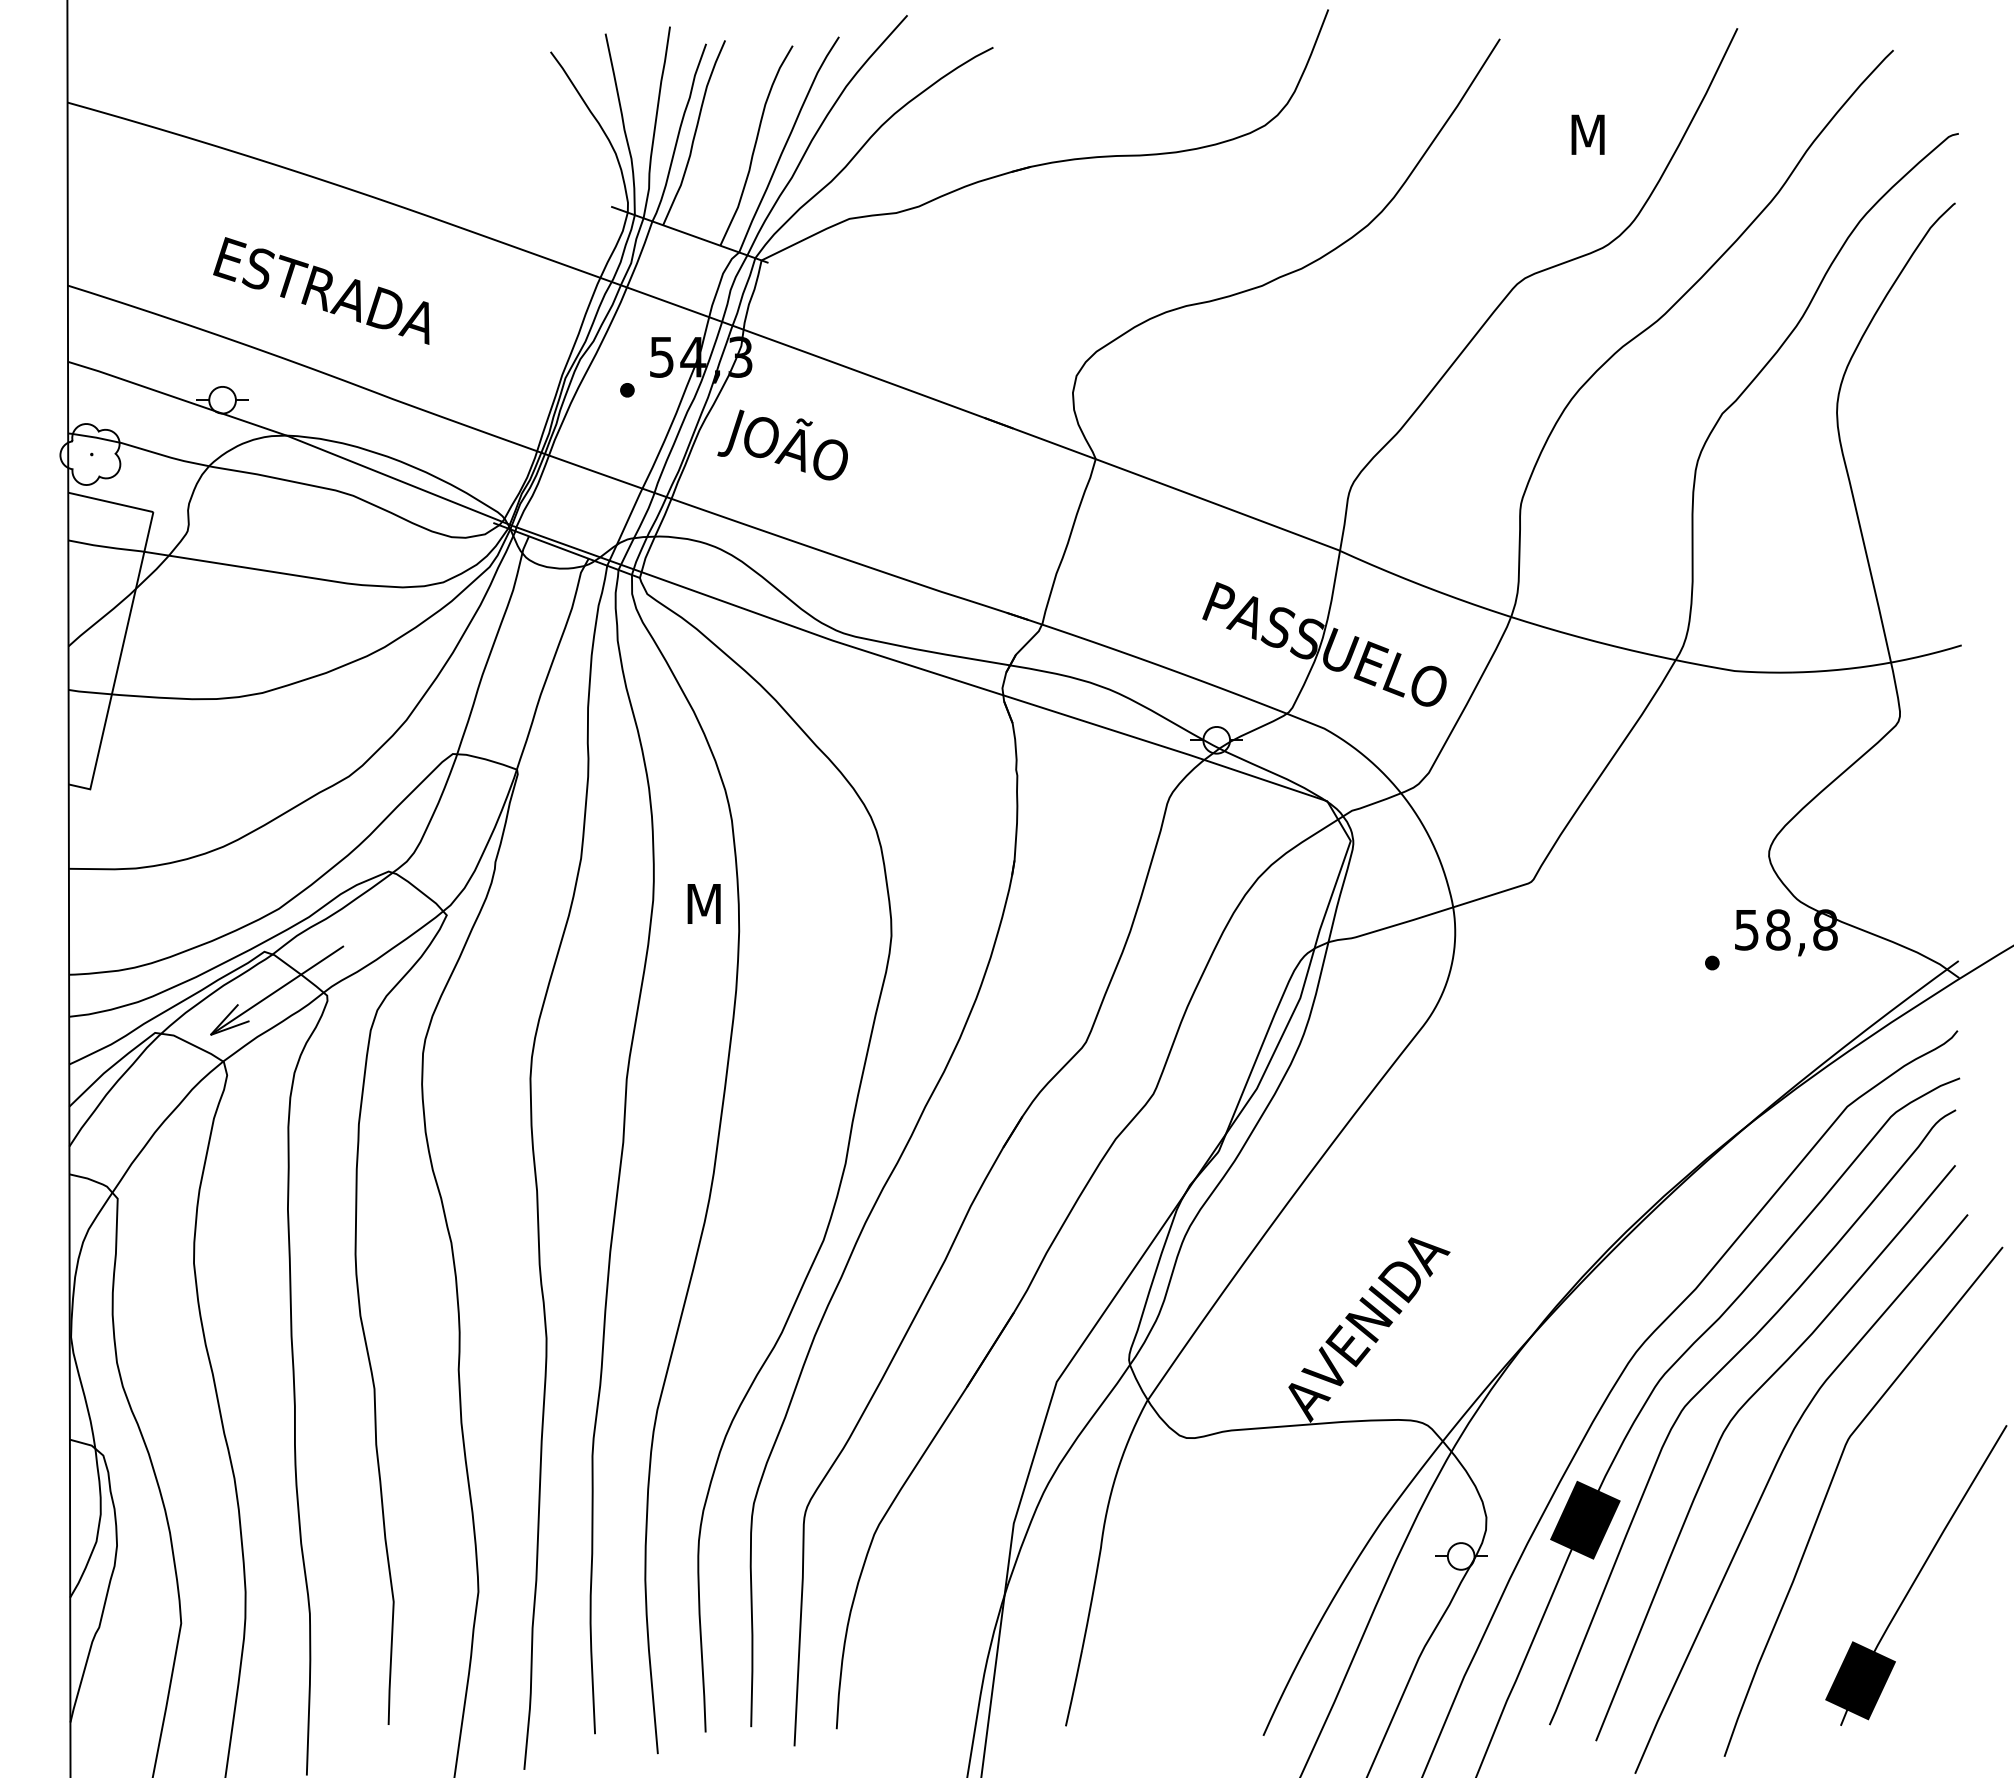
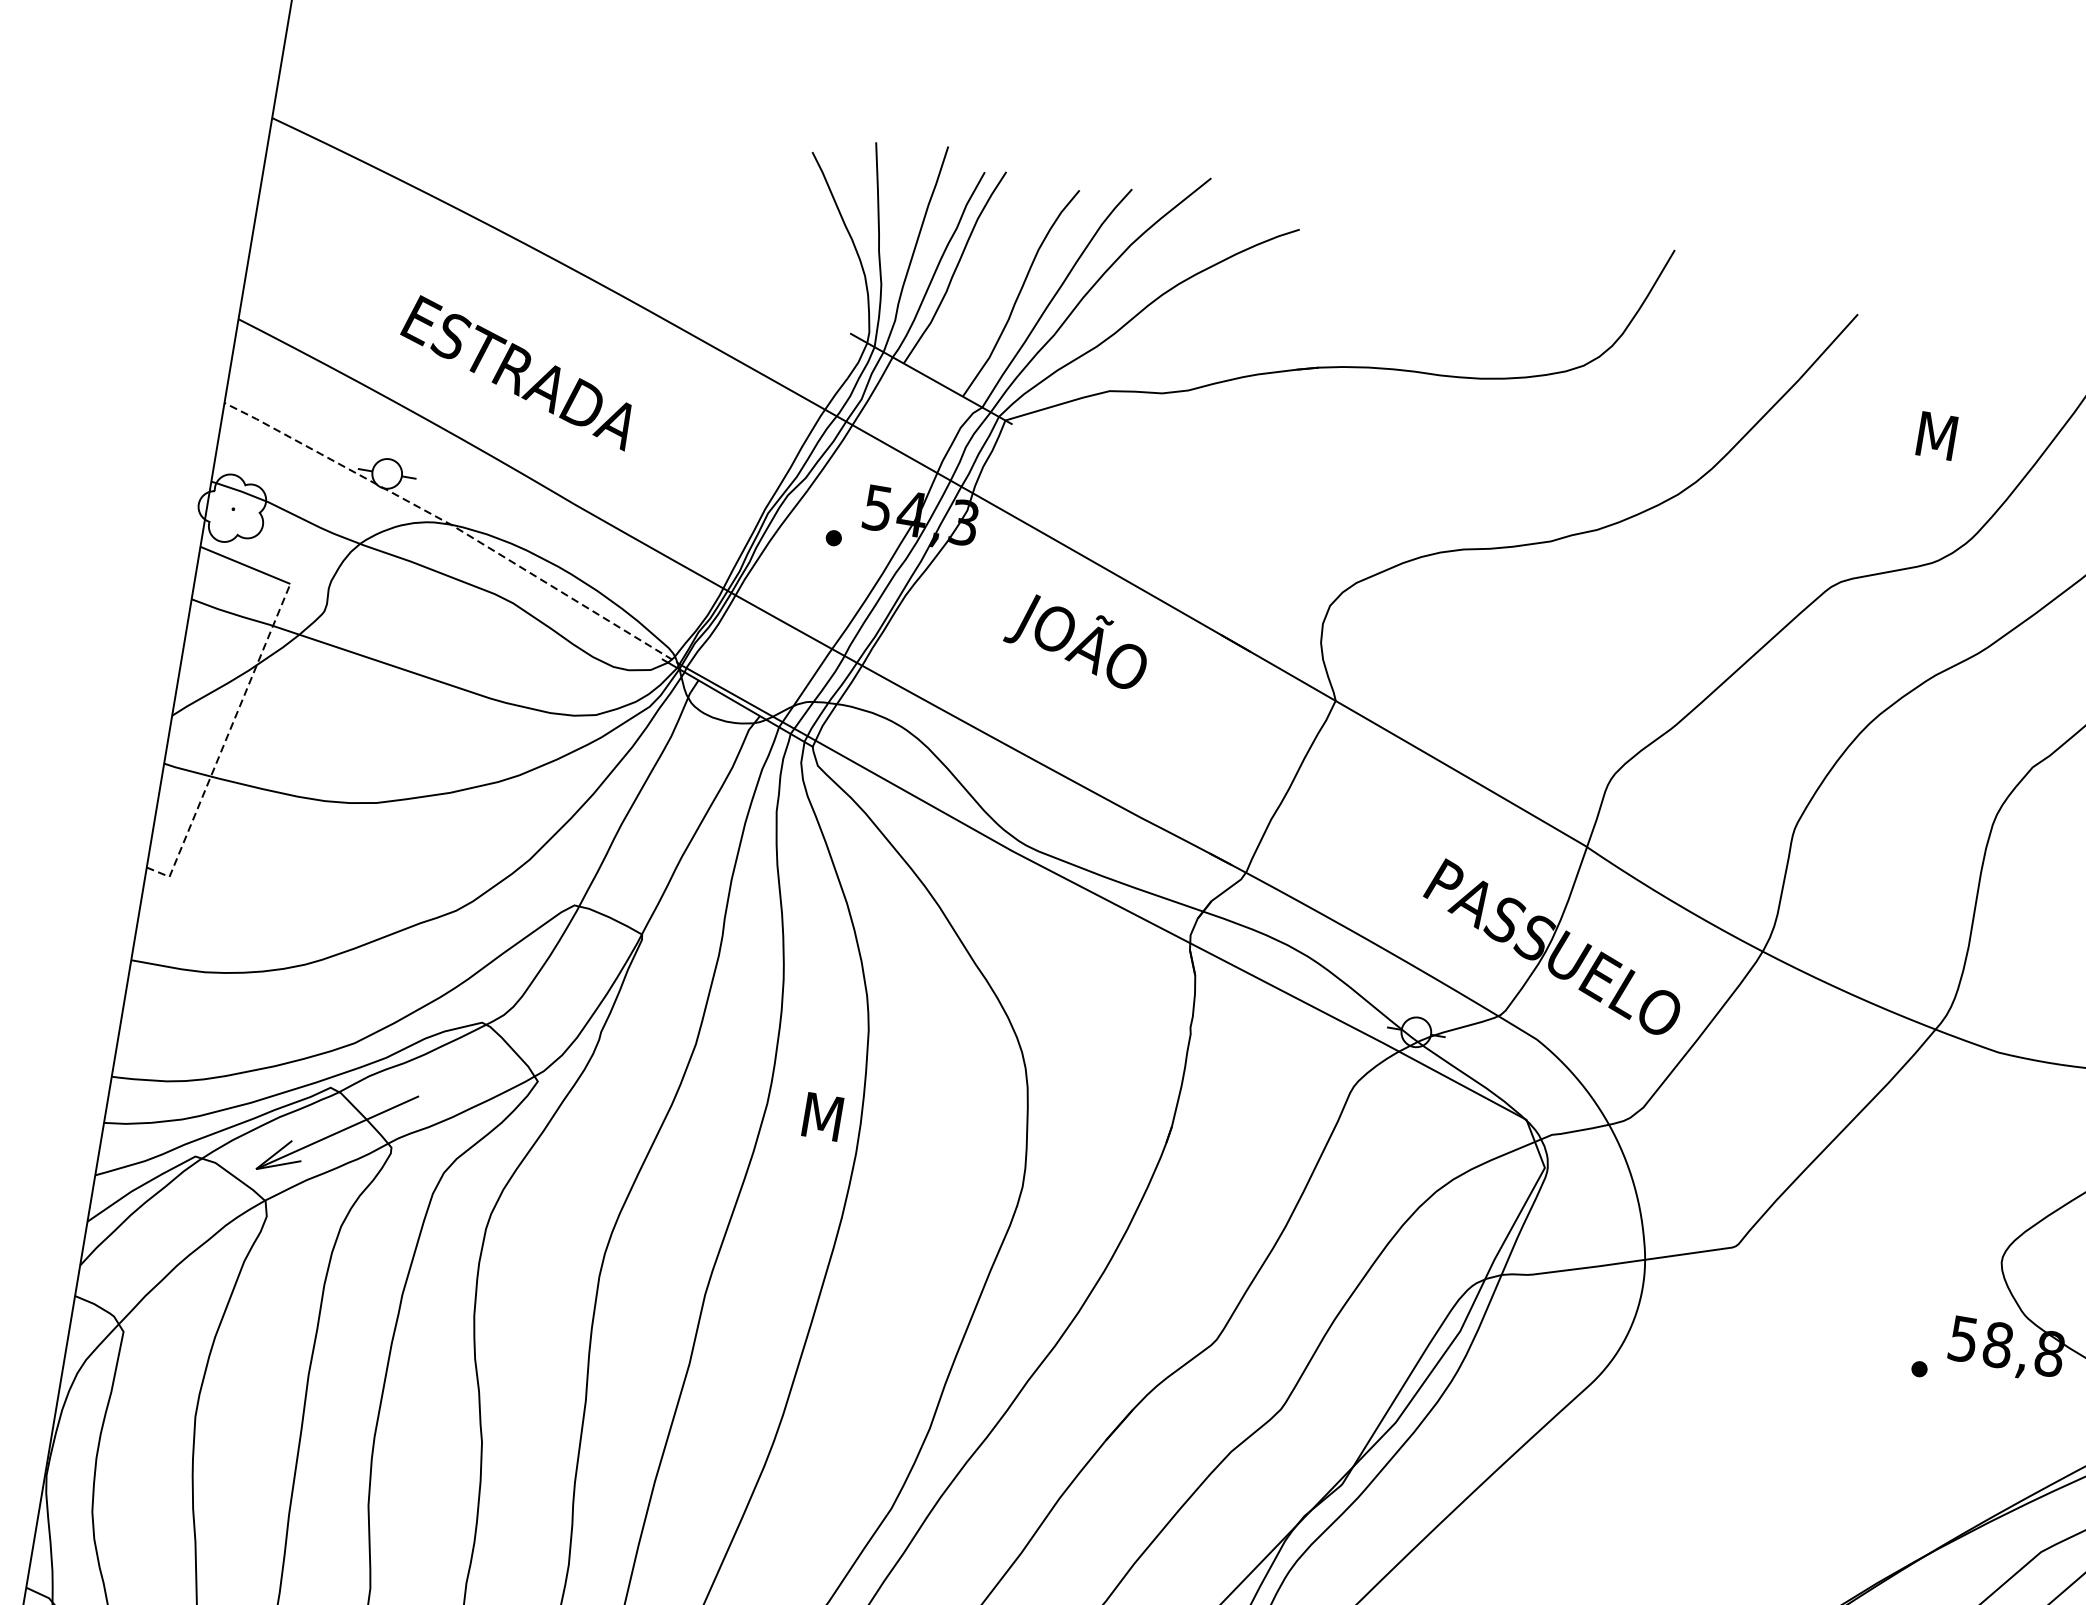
line: (291, 437) -> (455, 527), solid -> dashed
text: (782, 444) -> (1076, 640), moved
line: (119, 661) -> (225, 741), solid -> dashed

